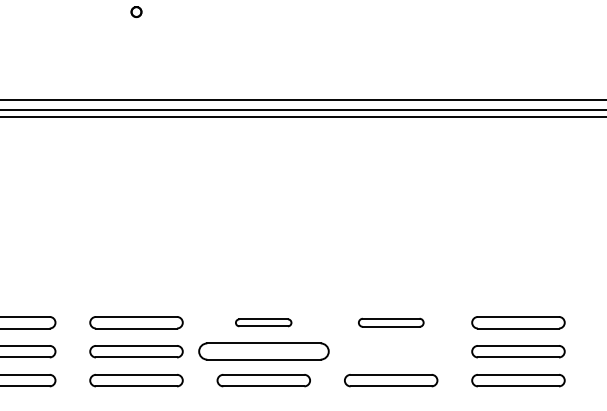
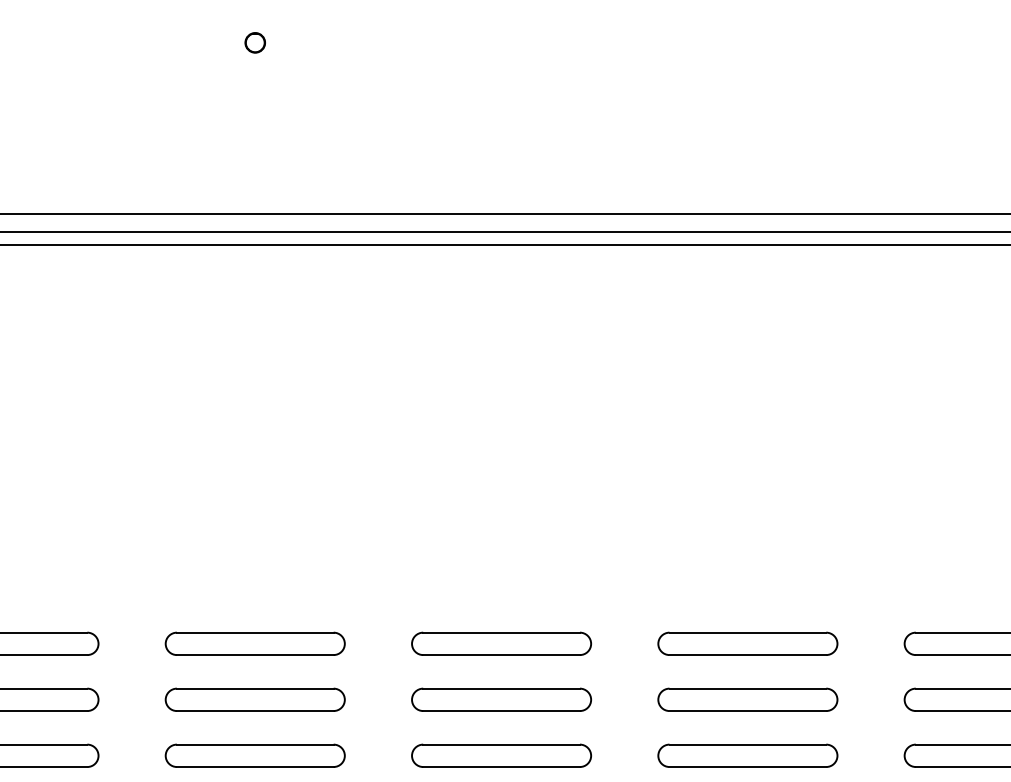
part: (263, 322) -> (500, 643), size x1.67
part: (391, 322) -> (748, 643), size x1.43
part: (263, 351) -> (500, 699), size x0.71
part: (391, 351) -> (748, 699), added

